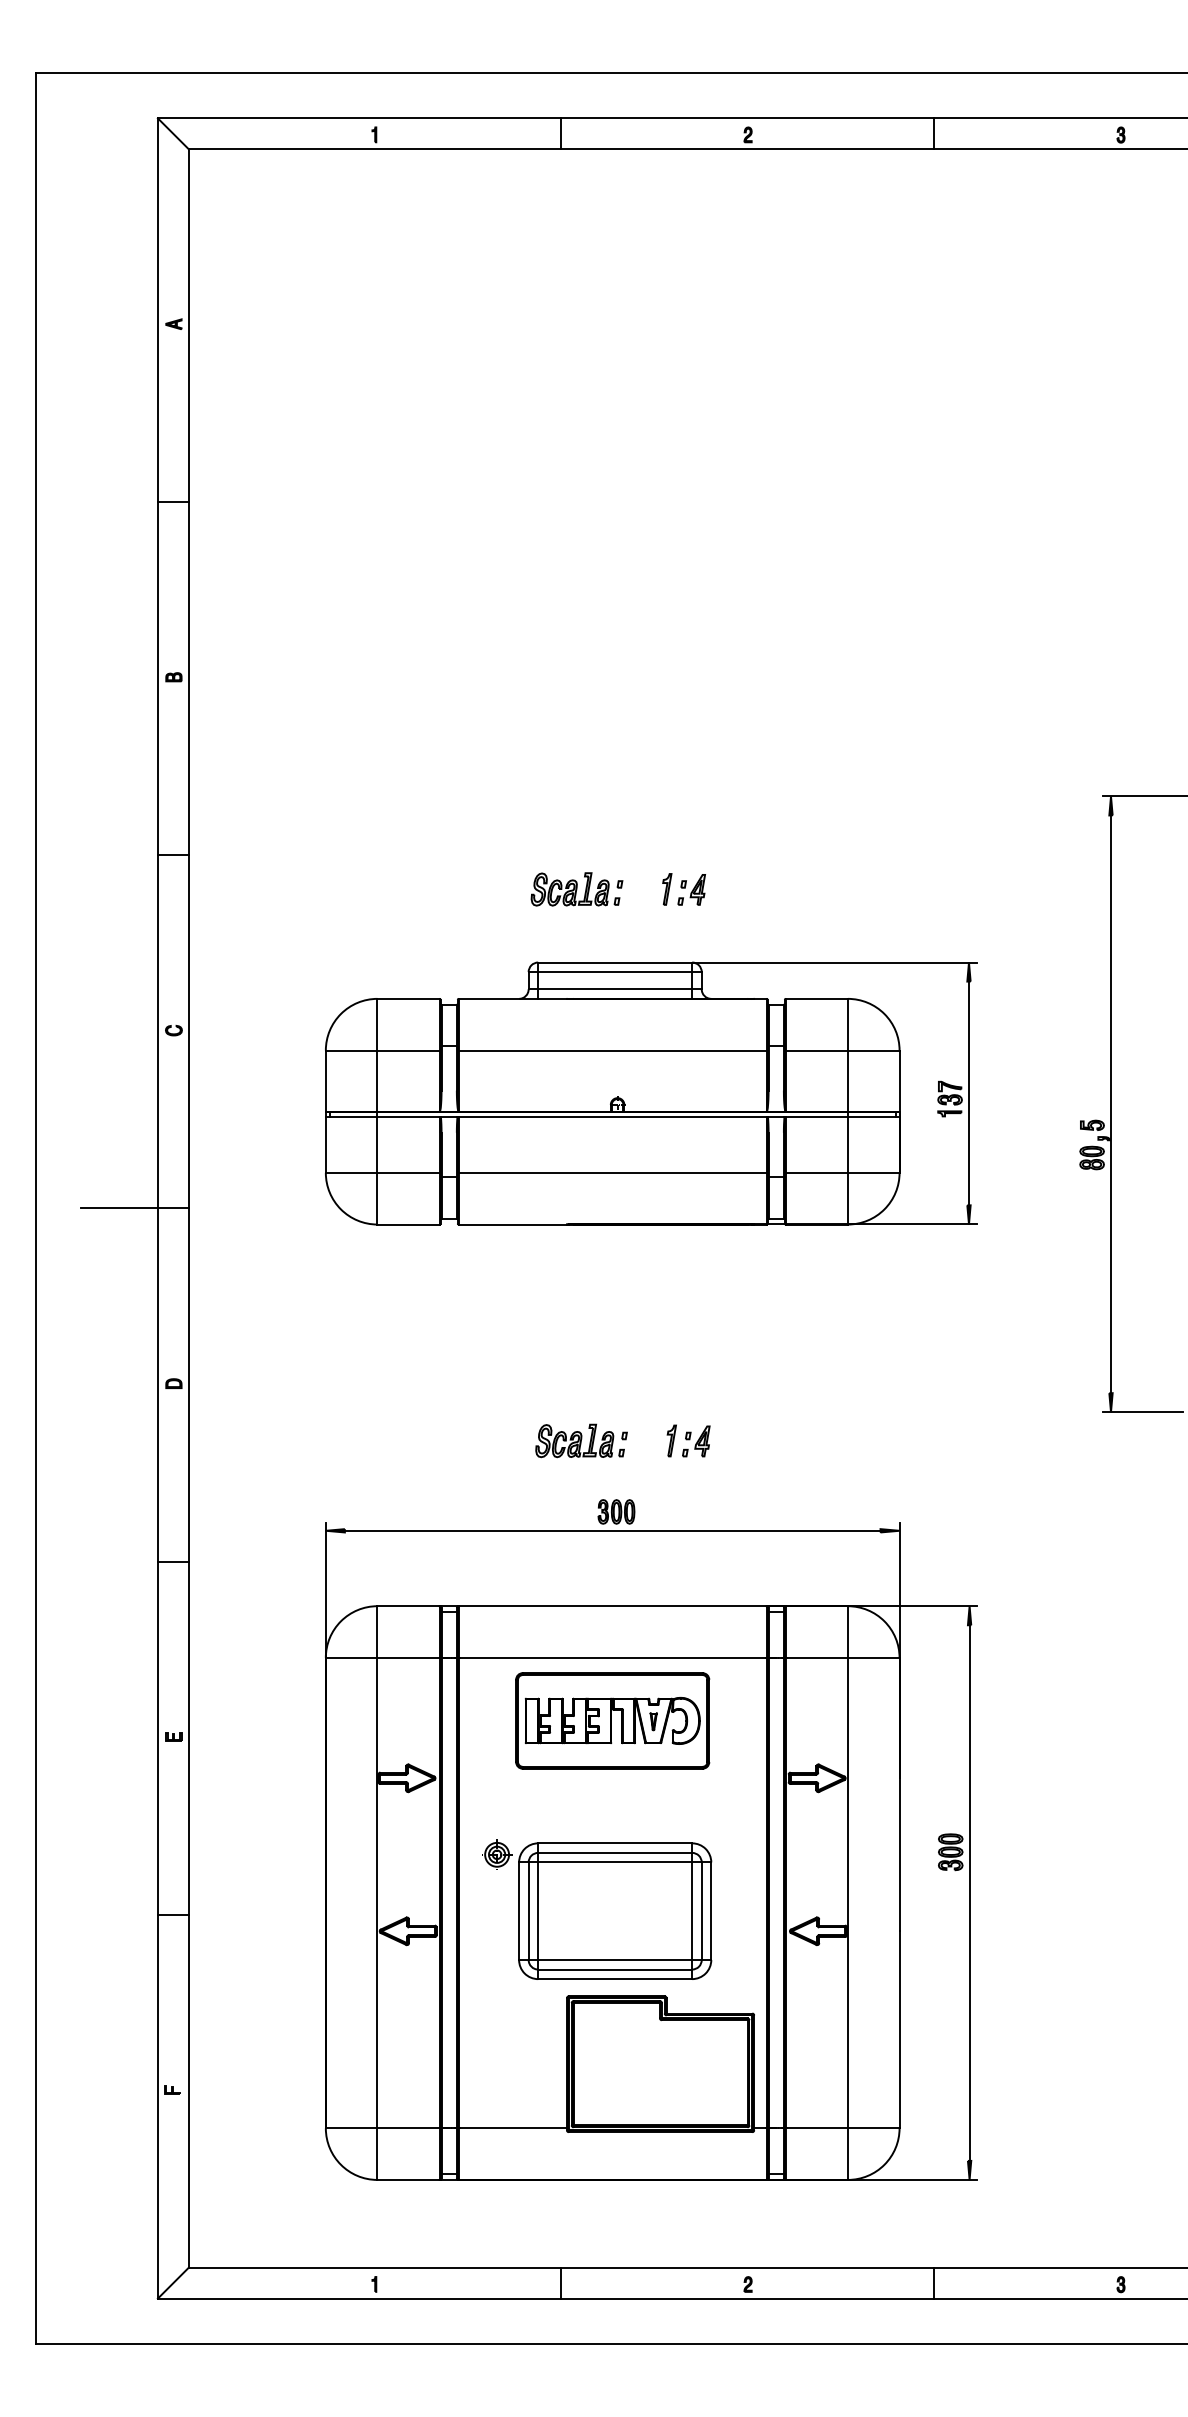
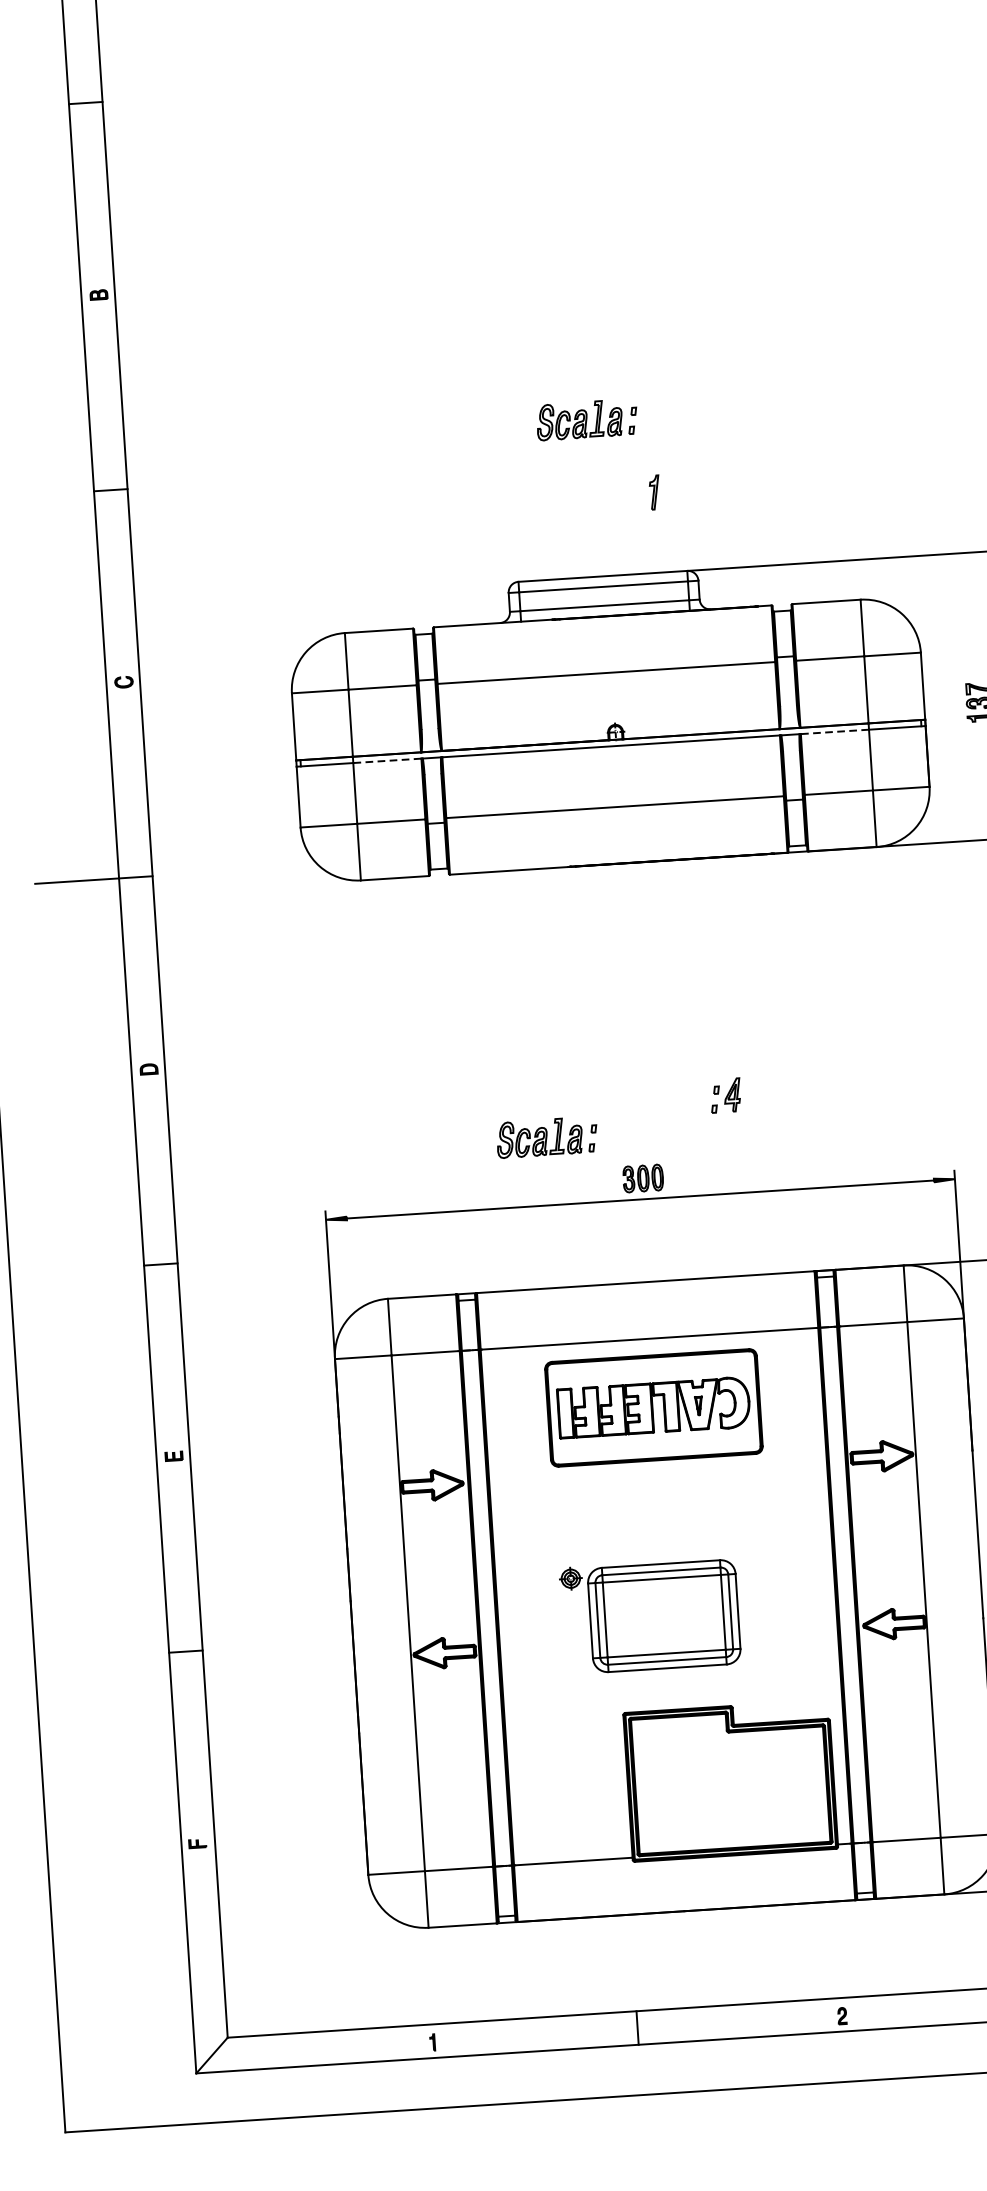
part: (576, 889) -> (586, 419), moved
part: (691, 889) -> (681, 490), removed
line: (408, 1117) -> (387, 760), solid -> dashed
line: (816, 1117) -> (834, 731), solid -> dashed
part: (581, 1440) -> (547, 1136), moved
part: (671, 1440) -> (698, 1096), removed
part: (597, 1909) -> (650, 1615), size x0.7

